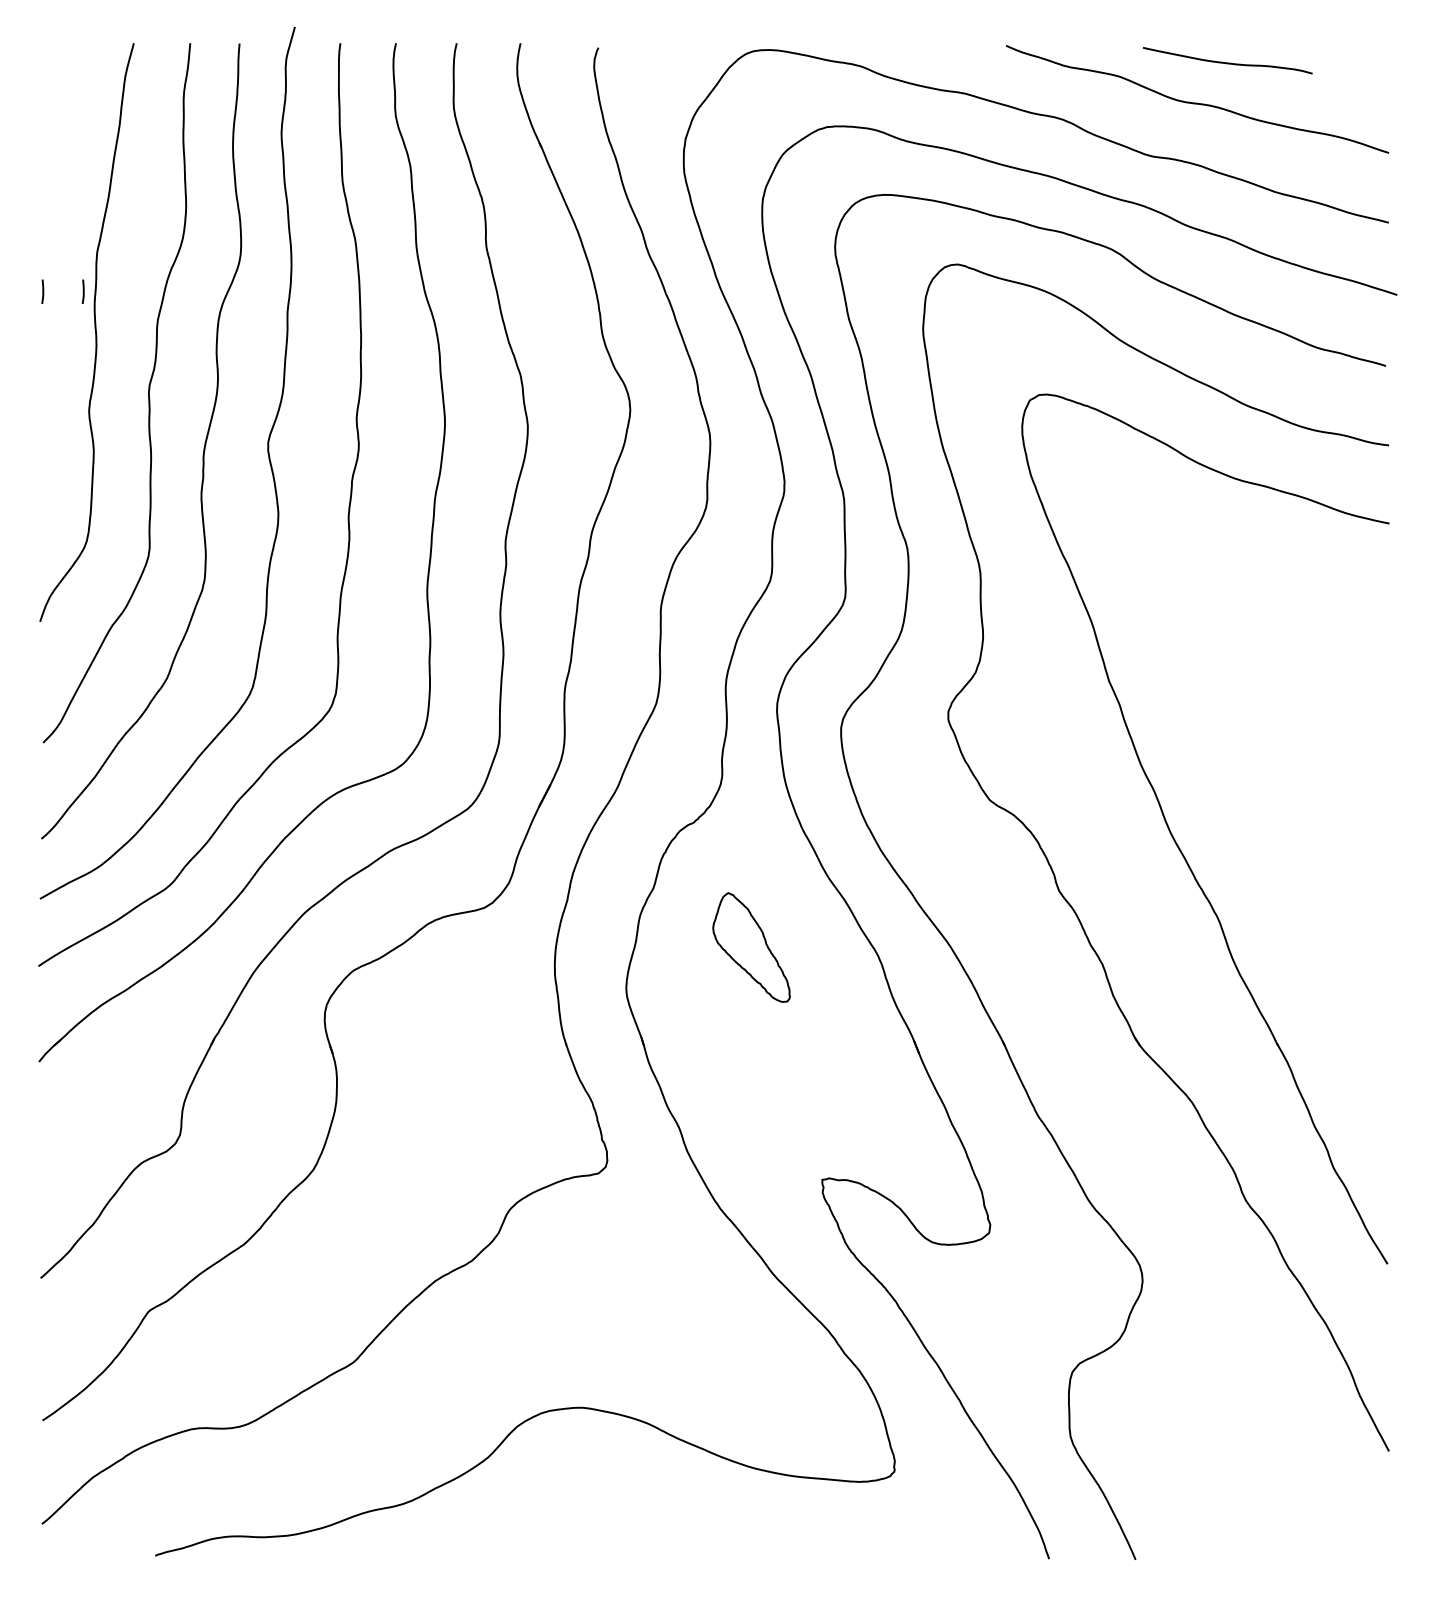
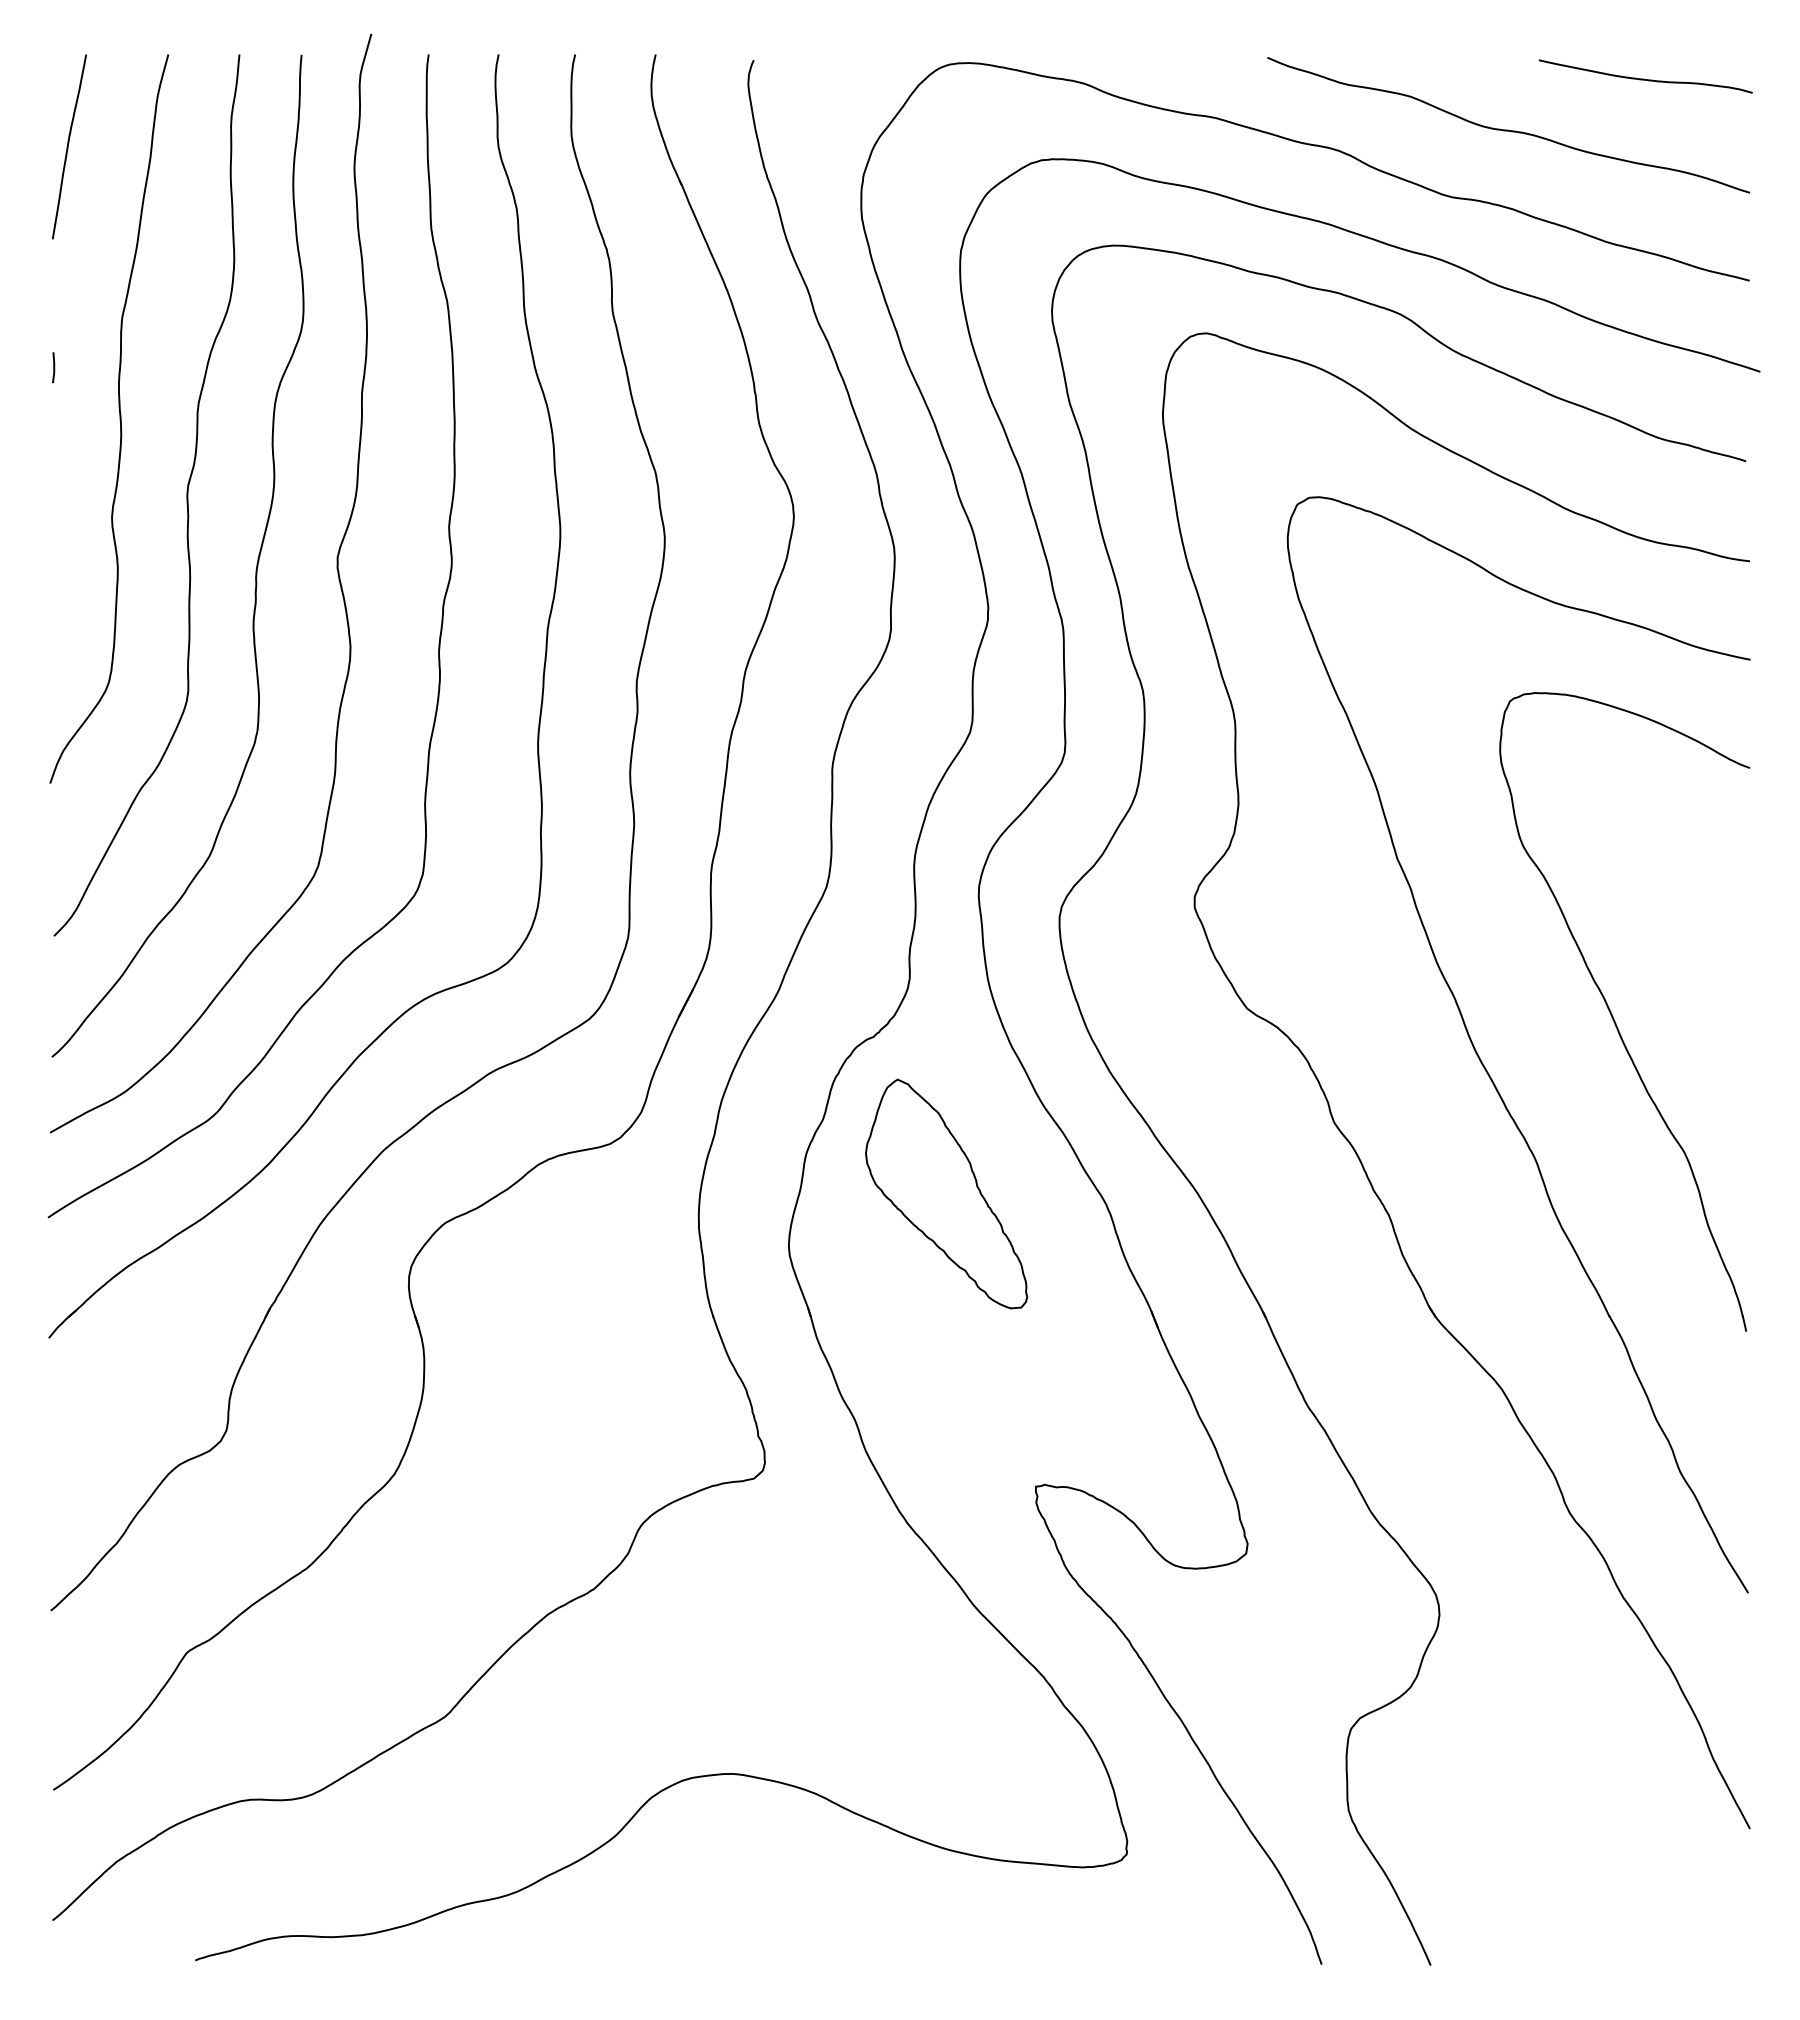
curve: (1226, 62) -> (1644, 78), moved
curve: (54, 116) -> (68, 146), added
line: (83, 291) -> (104, 367), removed
part: (1280, 806) -> (1613, 1016), added
part: (751, 947) -> (946, 1193), size x1.67

